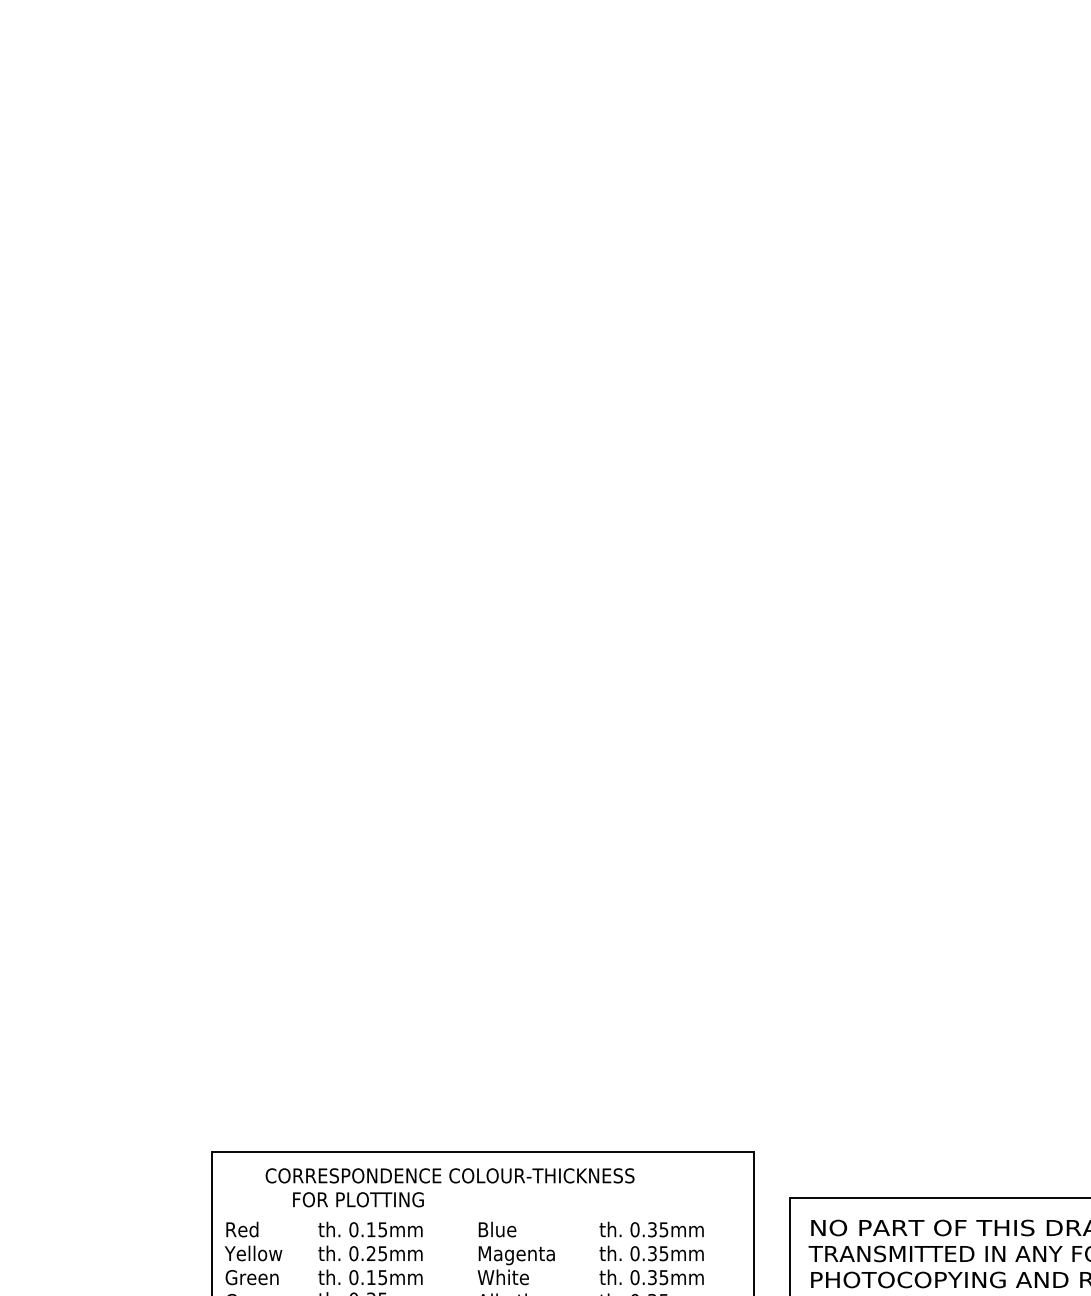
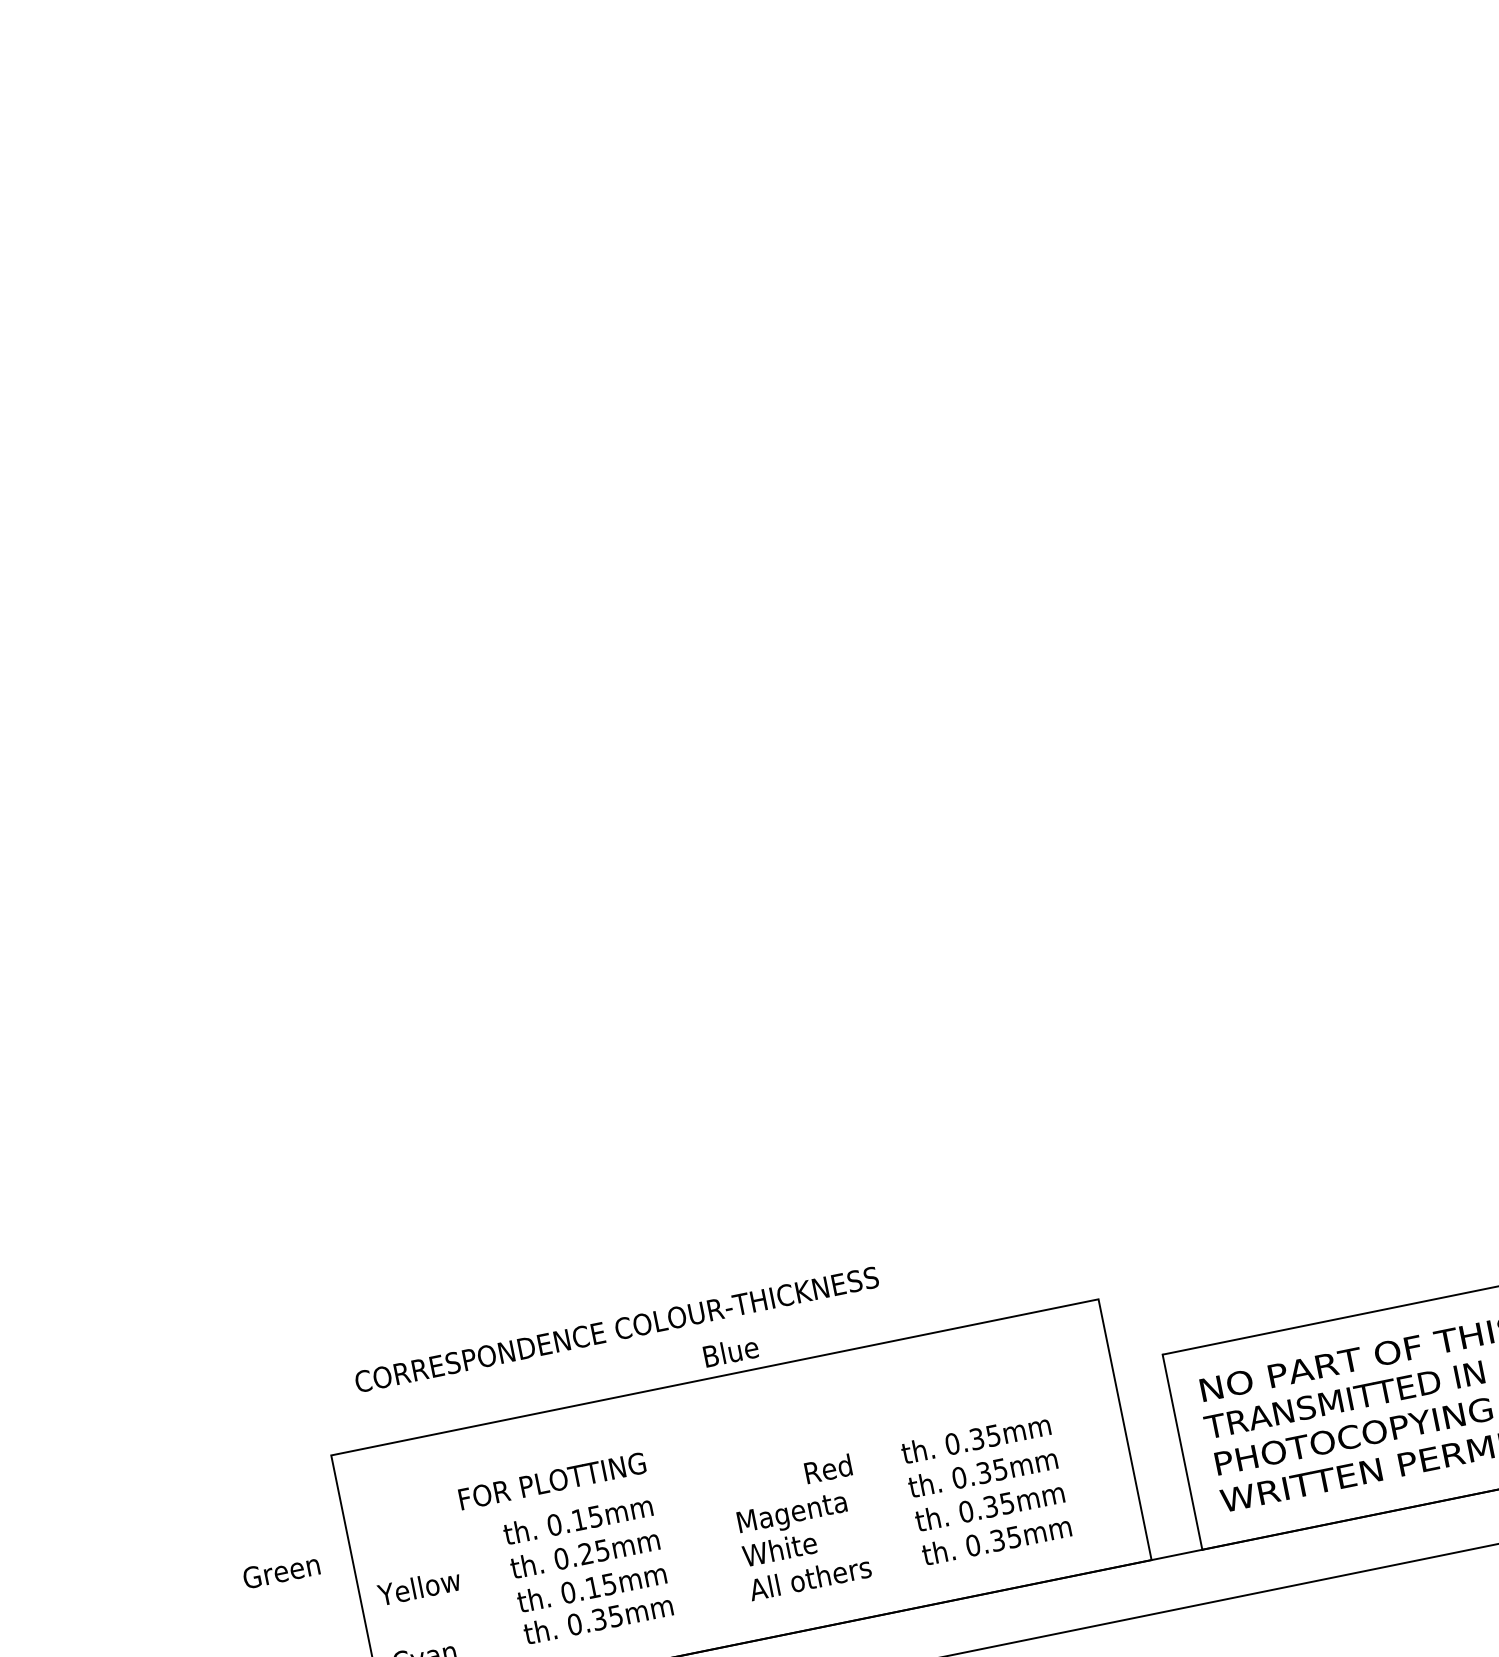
text: (449, 1175) -> (615, 1329), moved
text: (242, 1229) -> (828, 1468), moved
text: (497, 1229) -> (730, 1351), moved
text: (251, 1277) -> (280, 1571), moved

